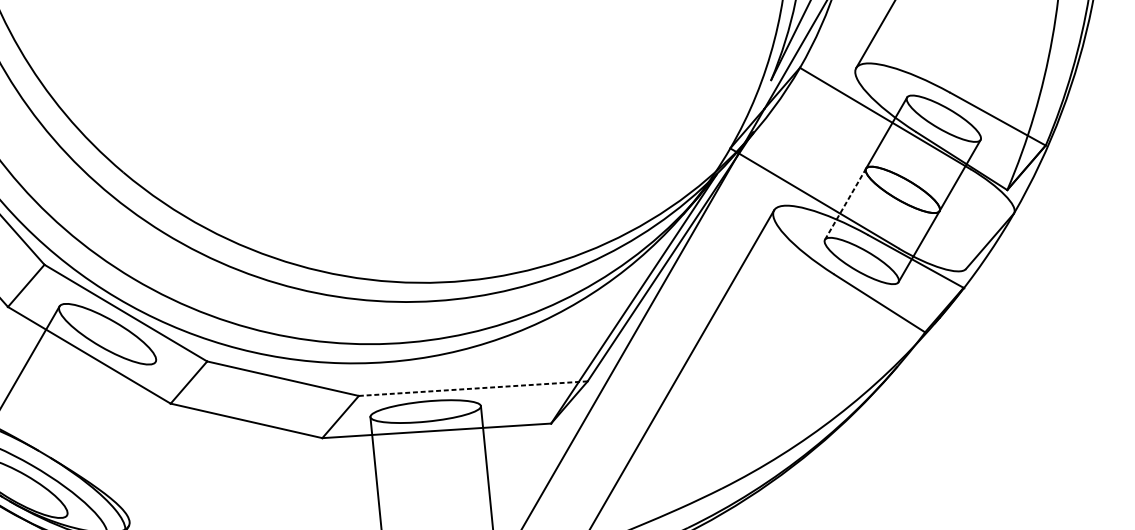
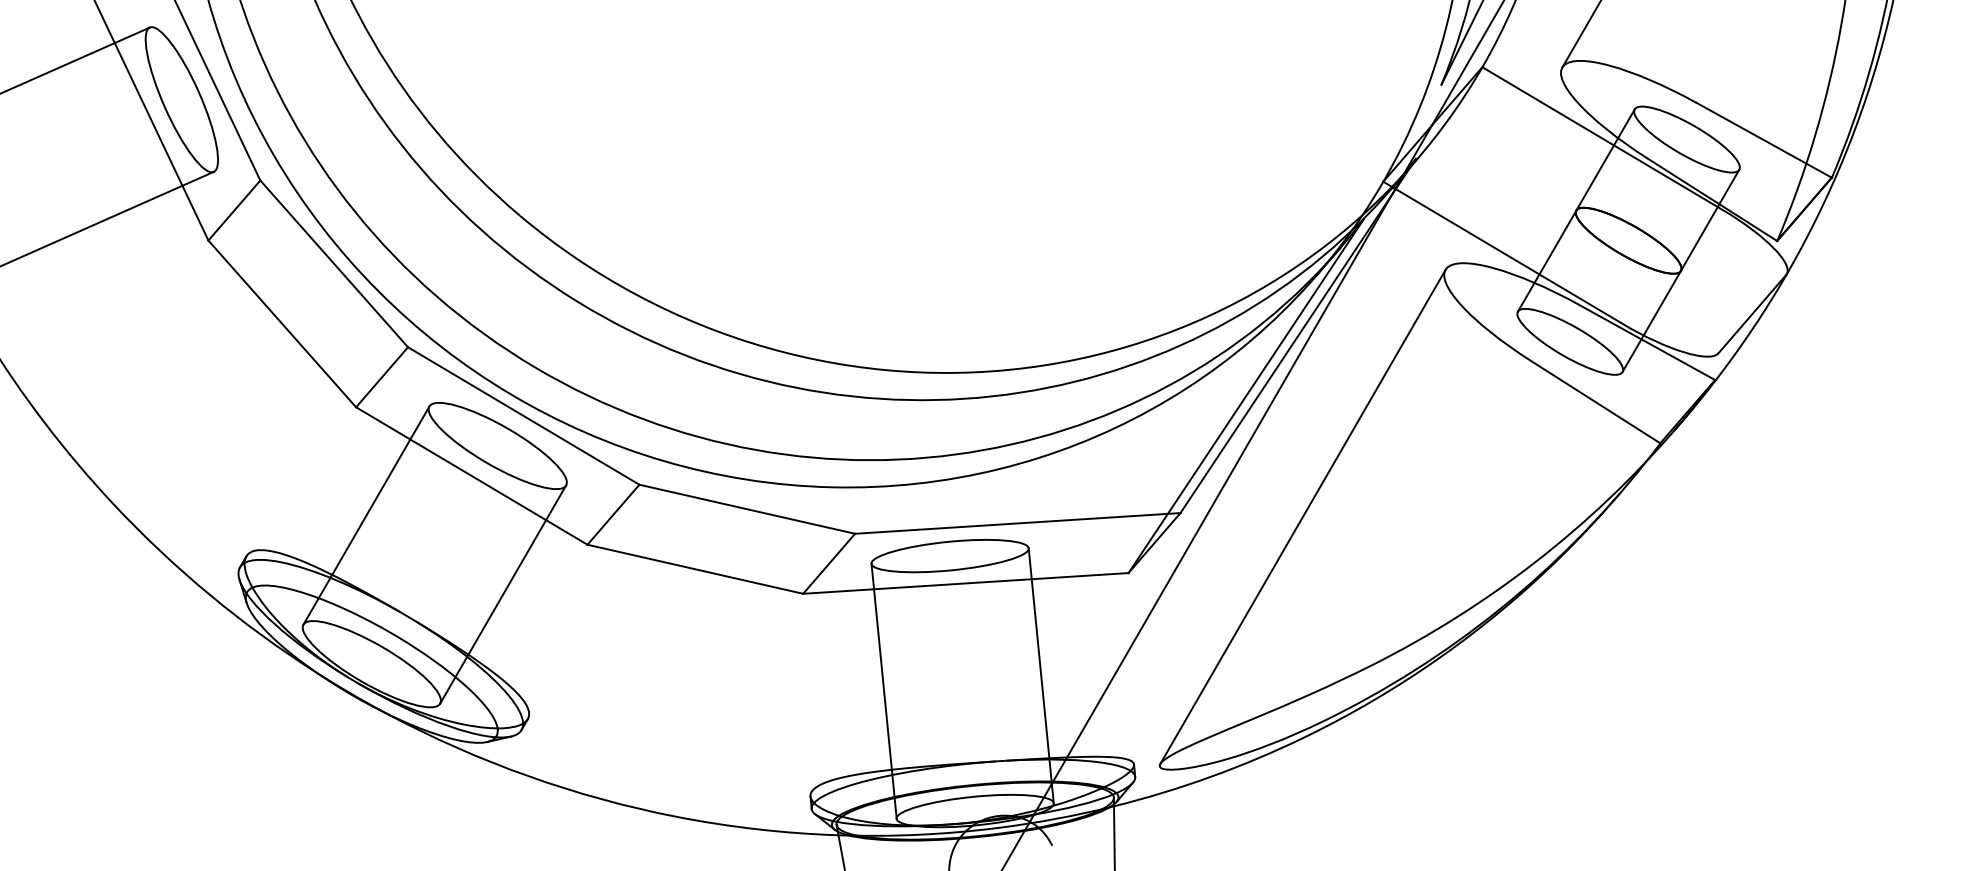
line: (845, 203) -> (1547, 260), dashed -> solid
line: (473, 388) -> (1017, 523), dashed -> solid
line: (111, 438) -> (503, 594), added

